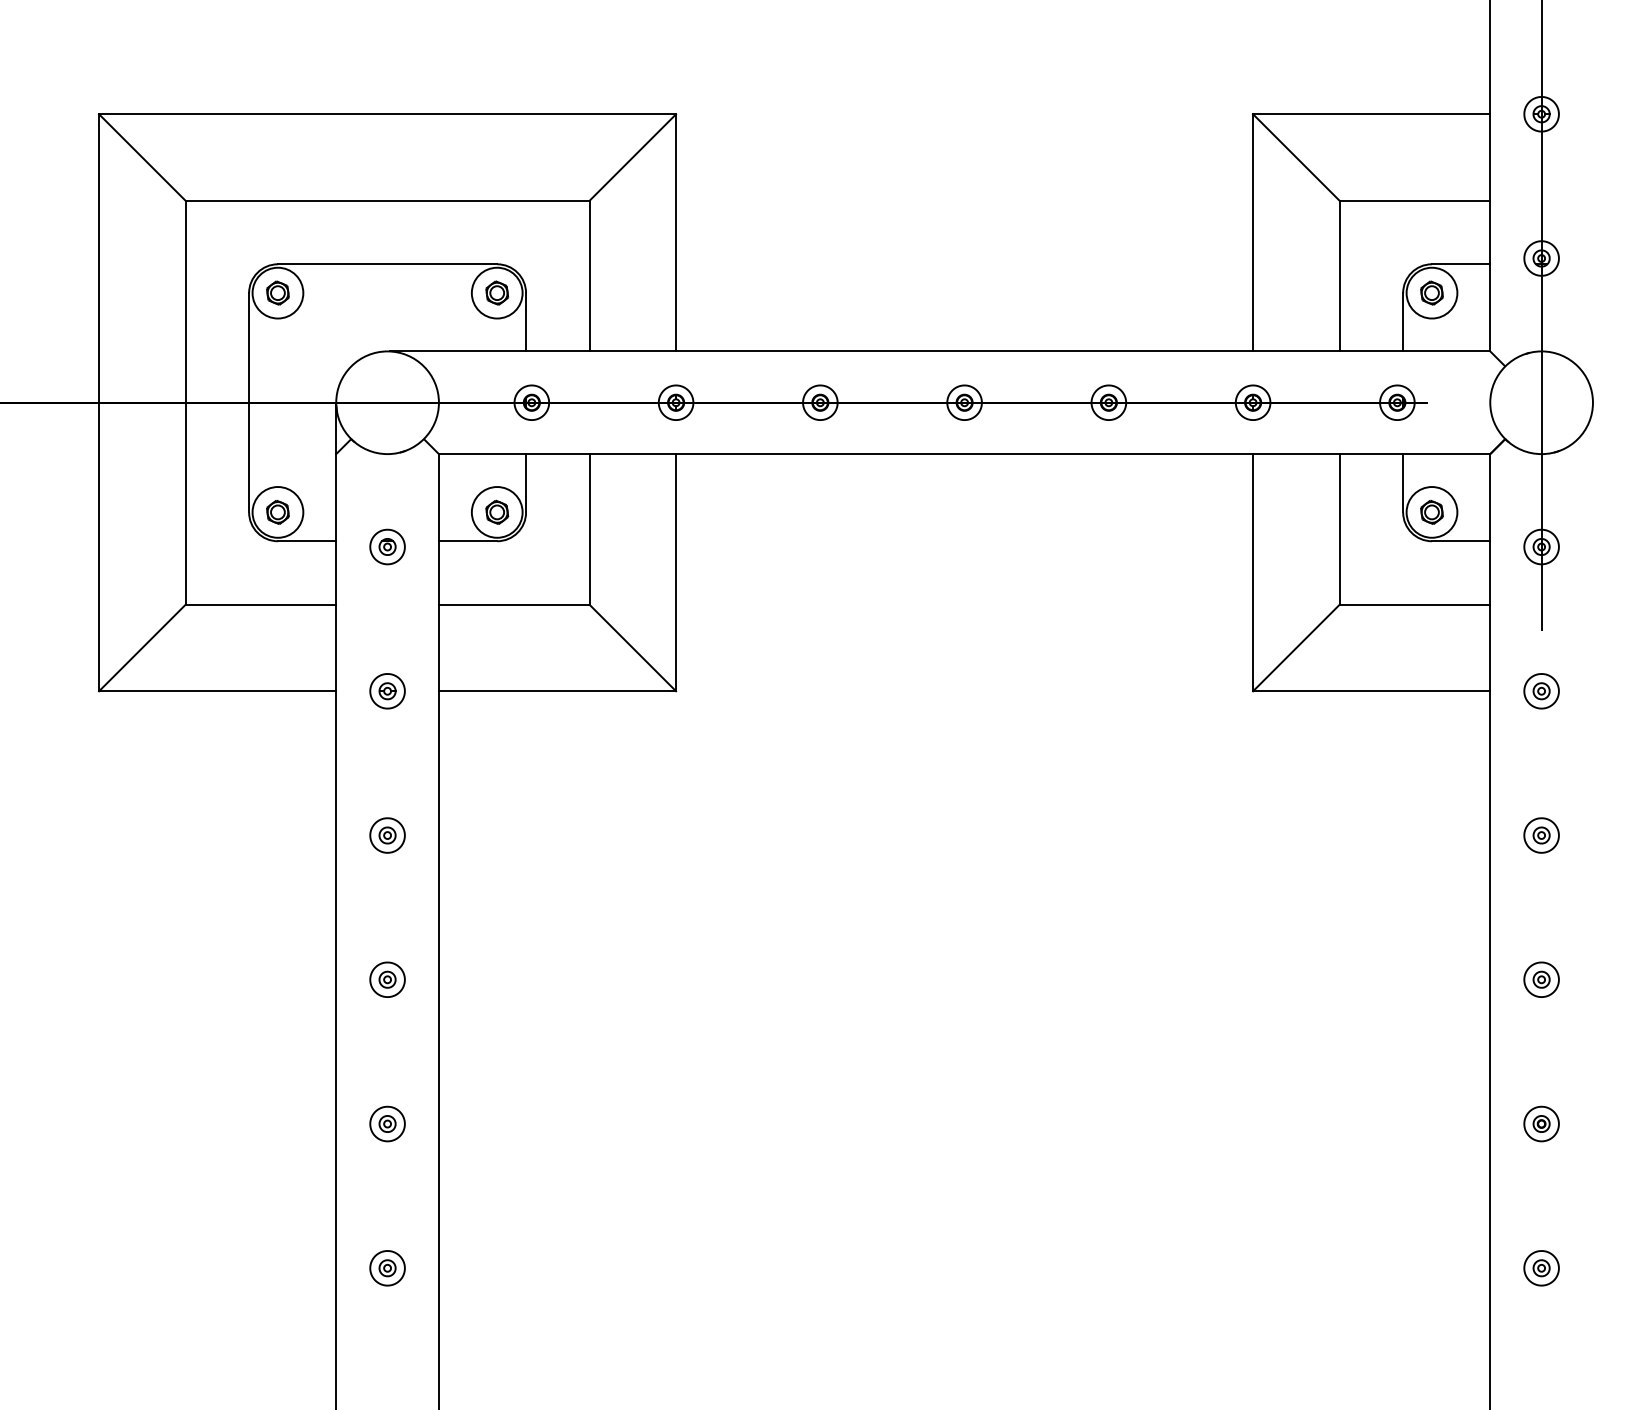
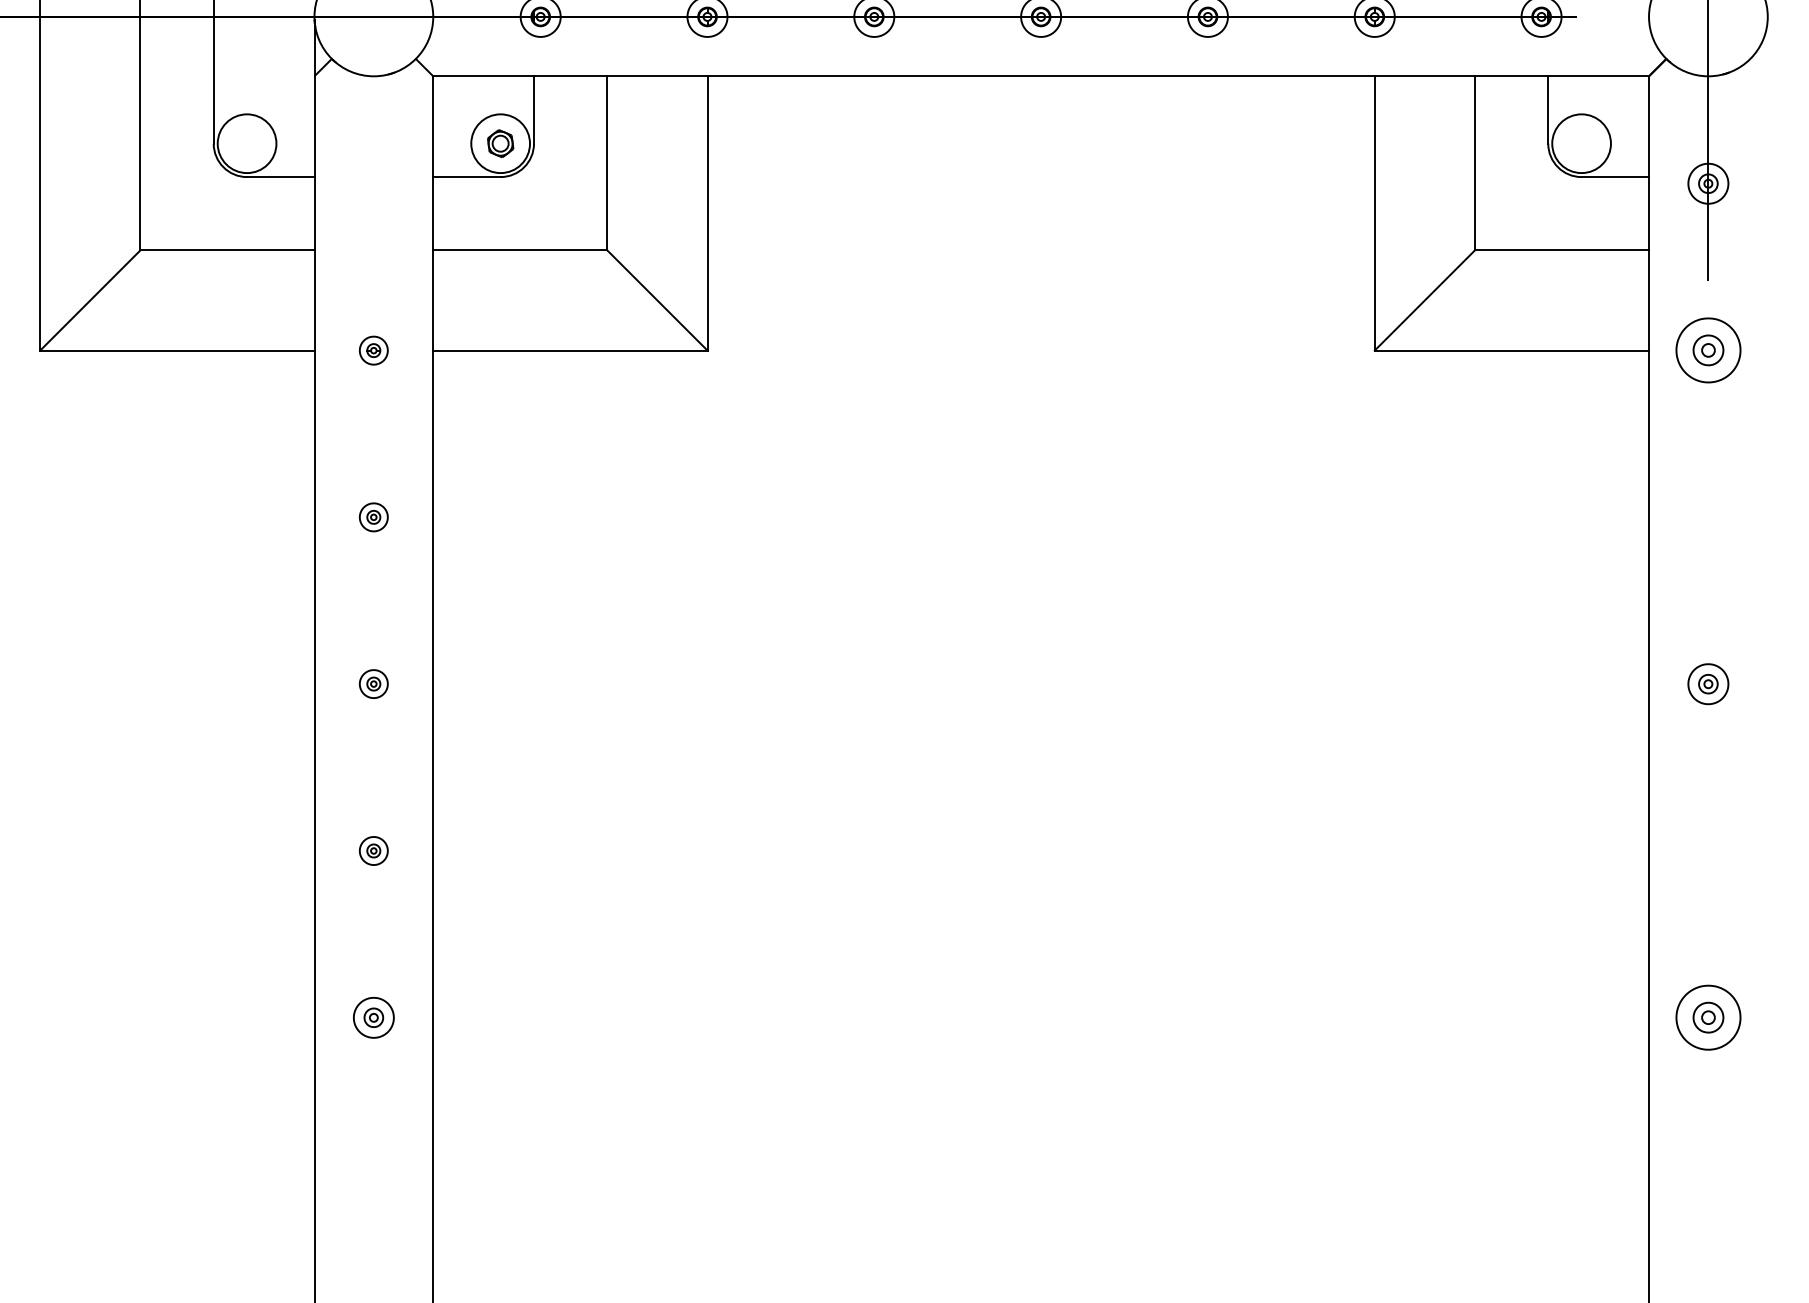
part: (1431, 511) -> (1581, 142), removed
part: (277, 512) -> (246, 143), removed
part: (387, 546) -> (373, 183), removed
part: (387, 691) -> (373, 350), size x0.7
part: (1541, 691) -> (1708, 350), size x1.6
part: (387, 835) -> (373, 517), size x0.7
part: (1541, 835) -> (1708, 517), removed
part: (387, 979) -> (373, 683), size x0.7
part: (387, 1123) -> (373, 850), size x0.7
part: (1541, 1123) -> (1708, 850), removed
part: (1541, 1268) -> (1708, 1018), size x1.6

